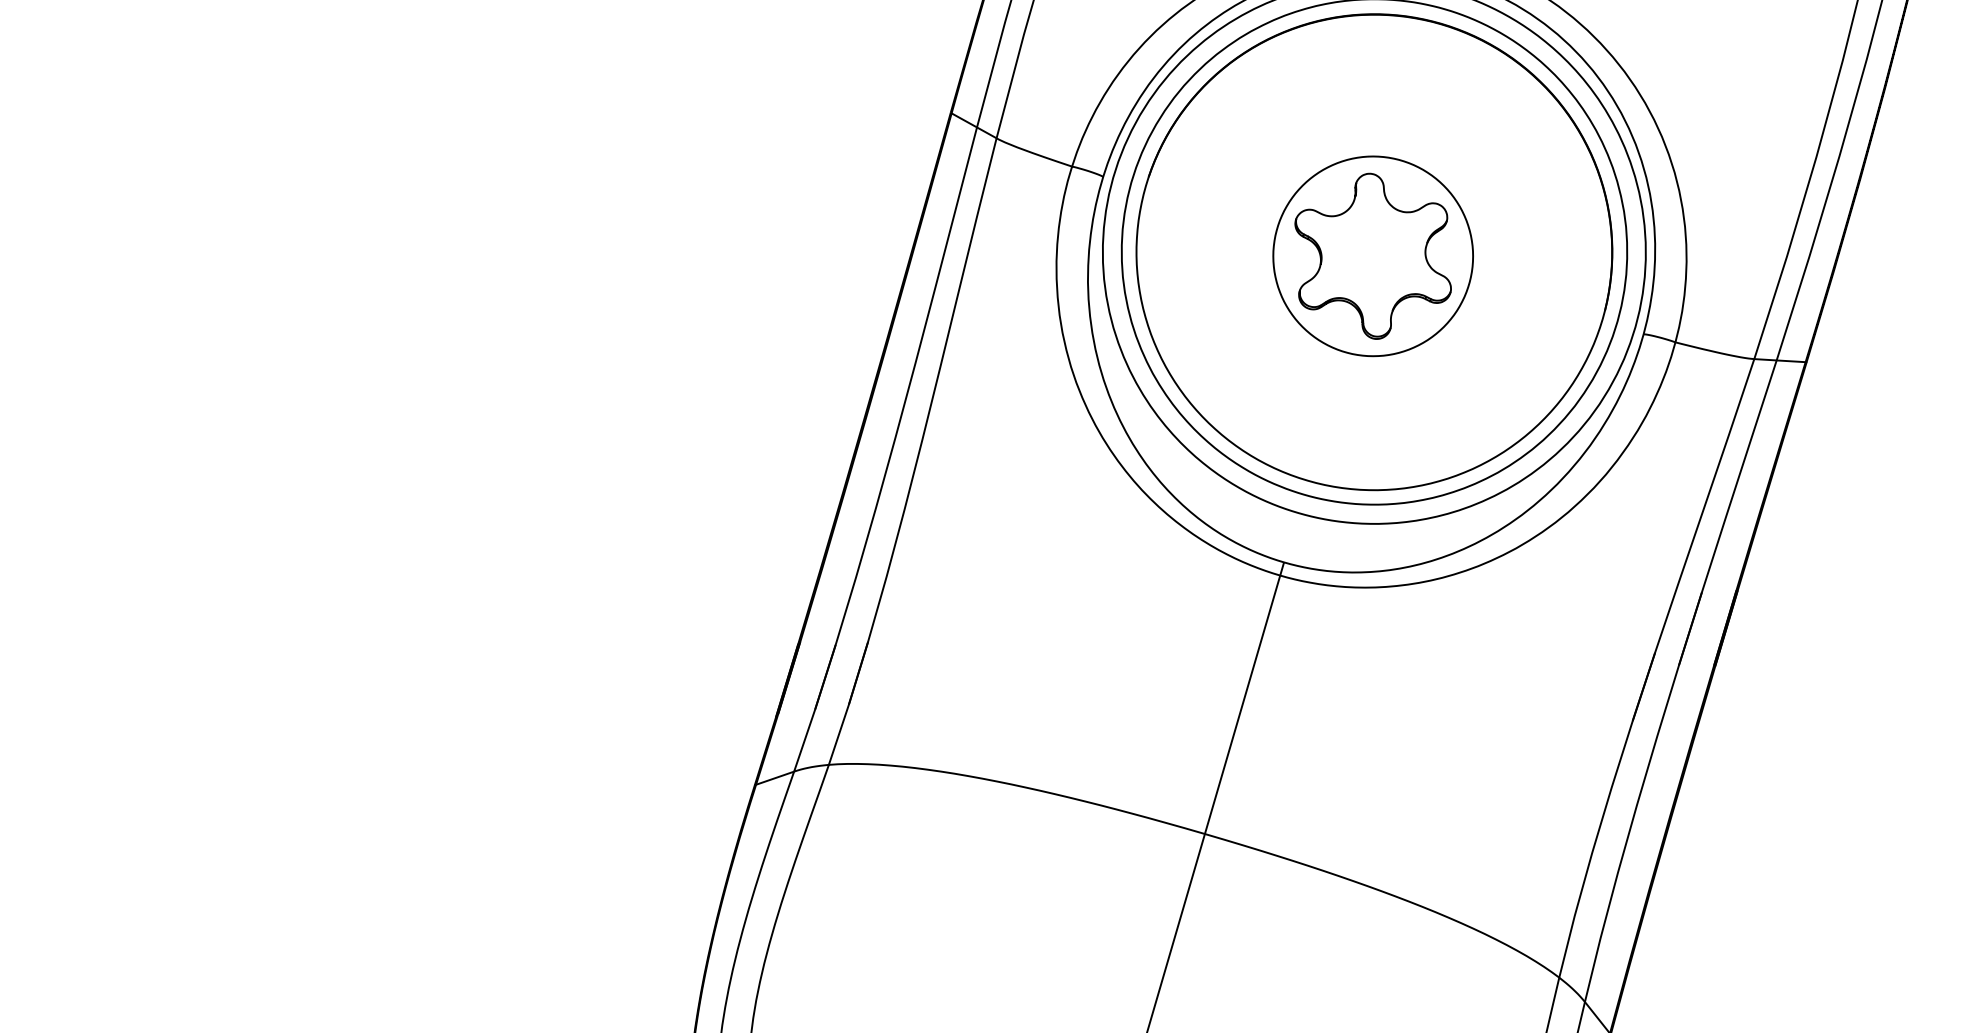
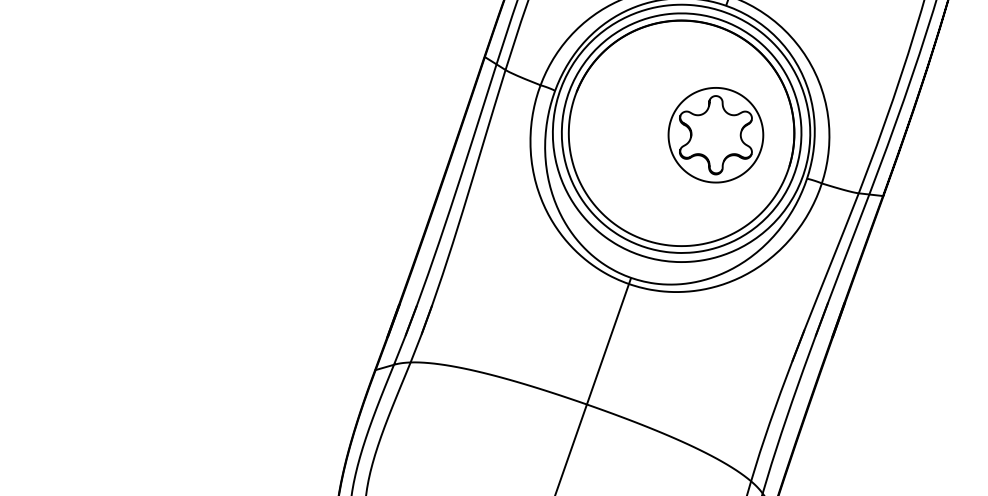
part: (1372, 256) -> (715, 135), moved

